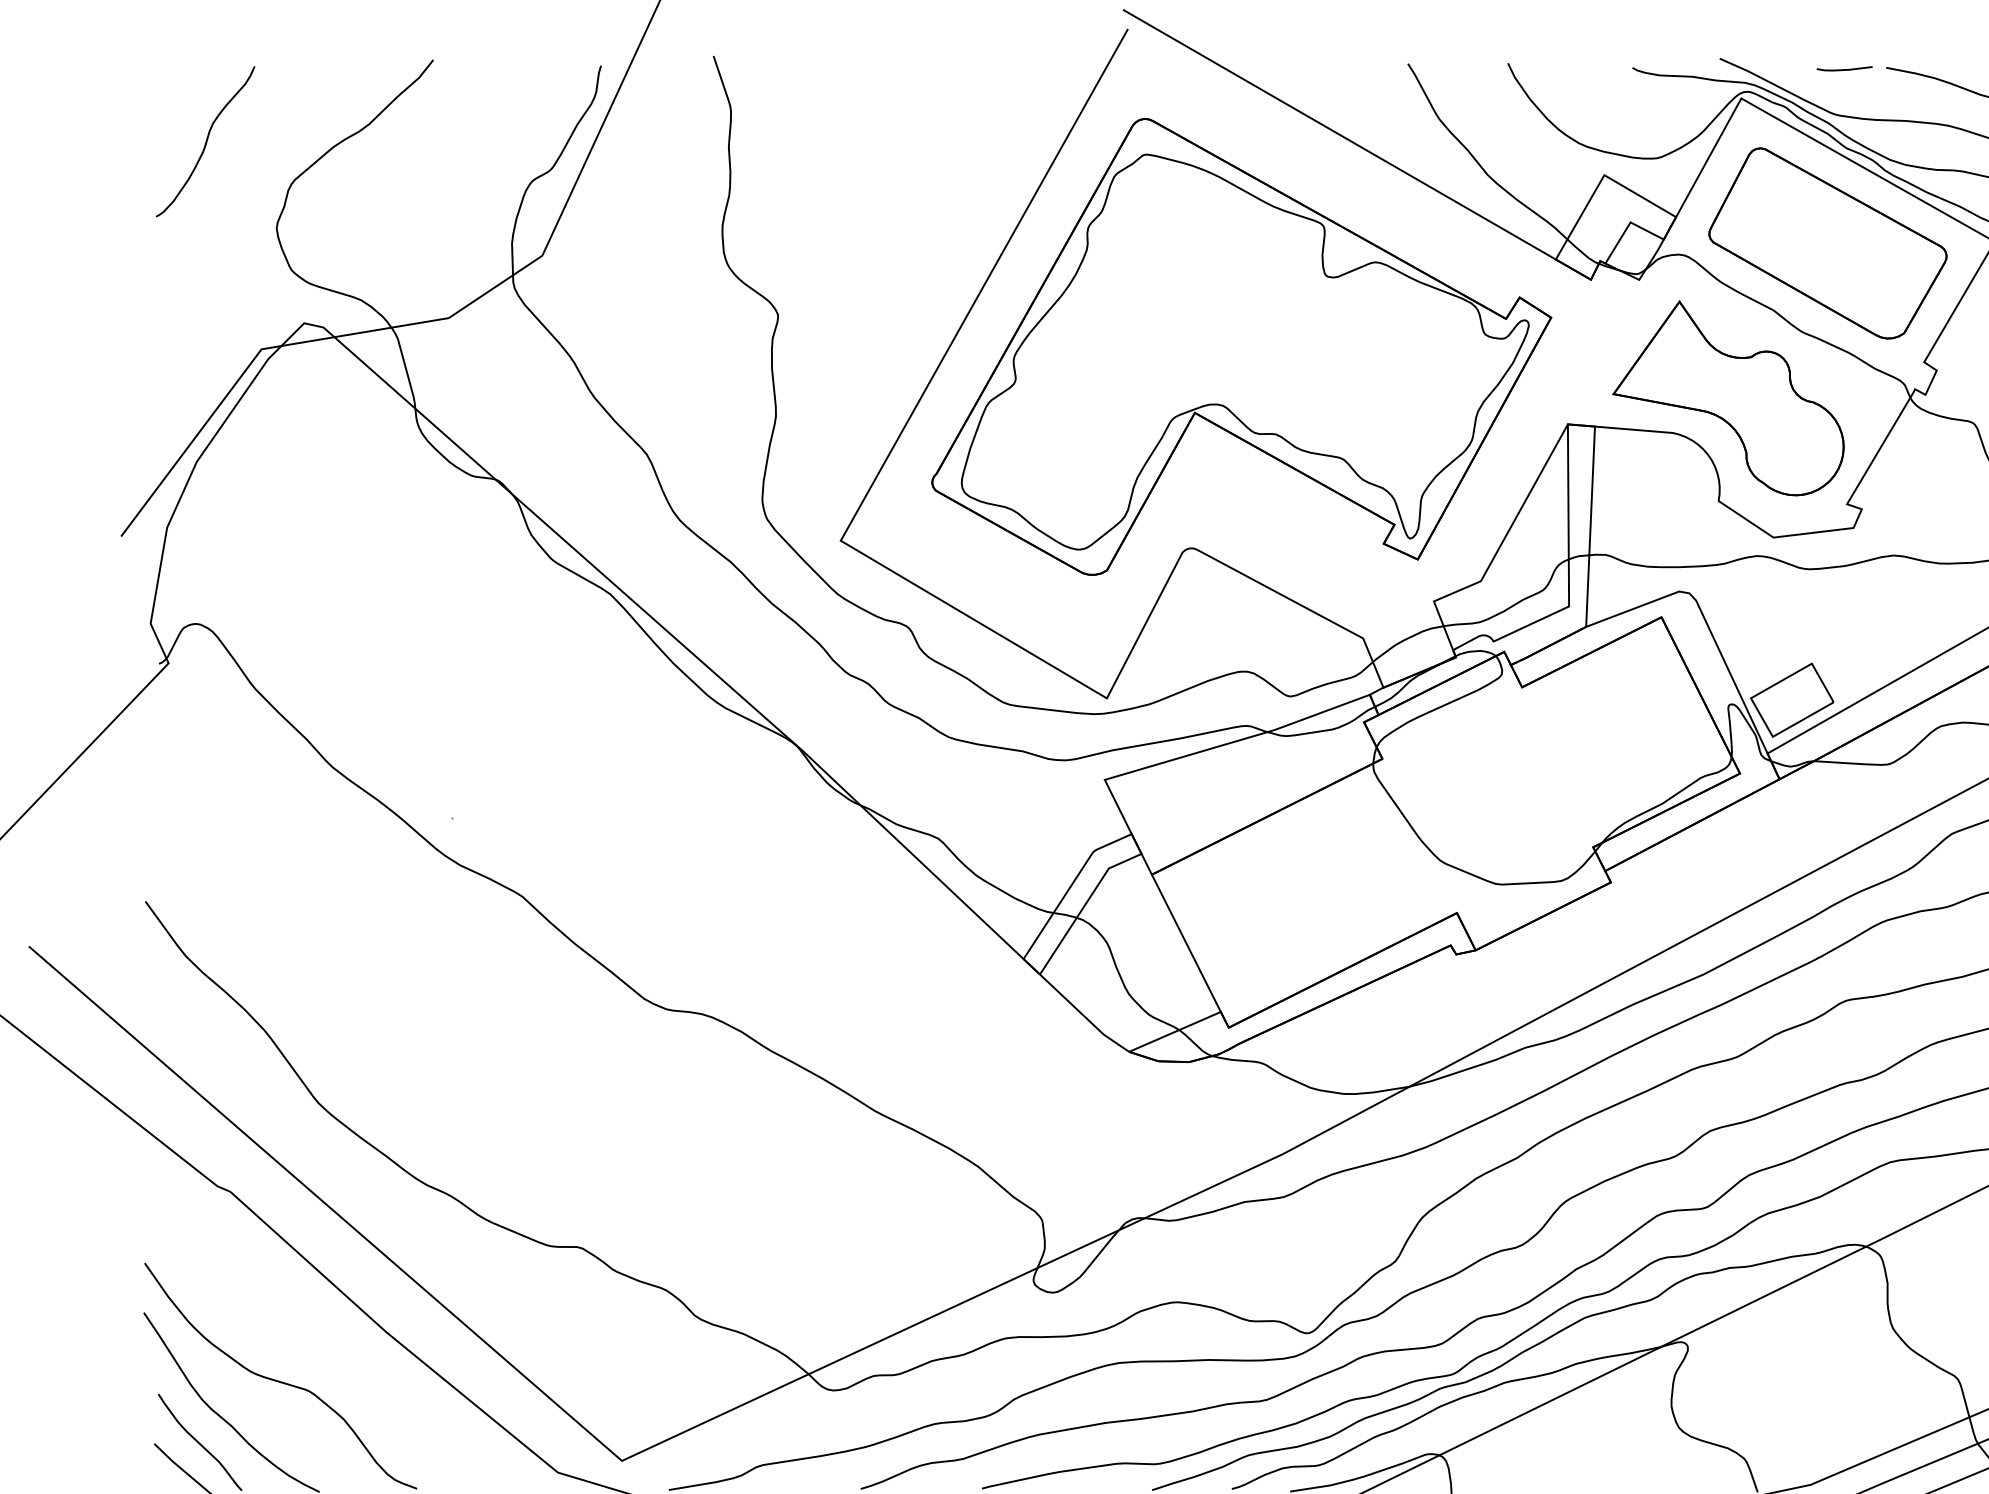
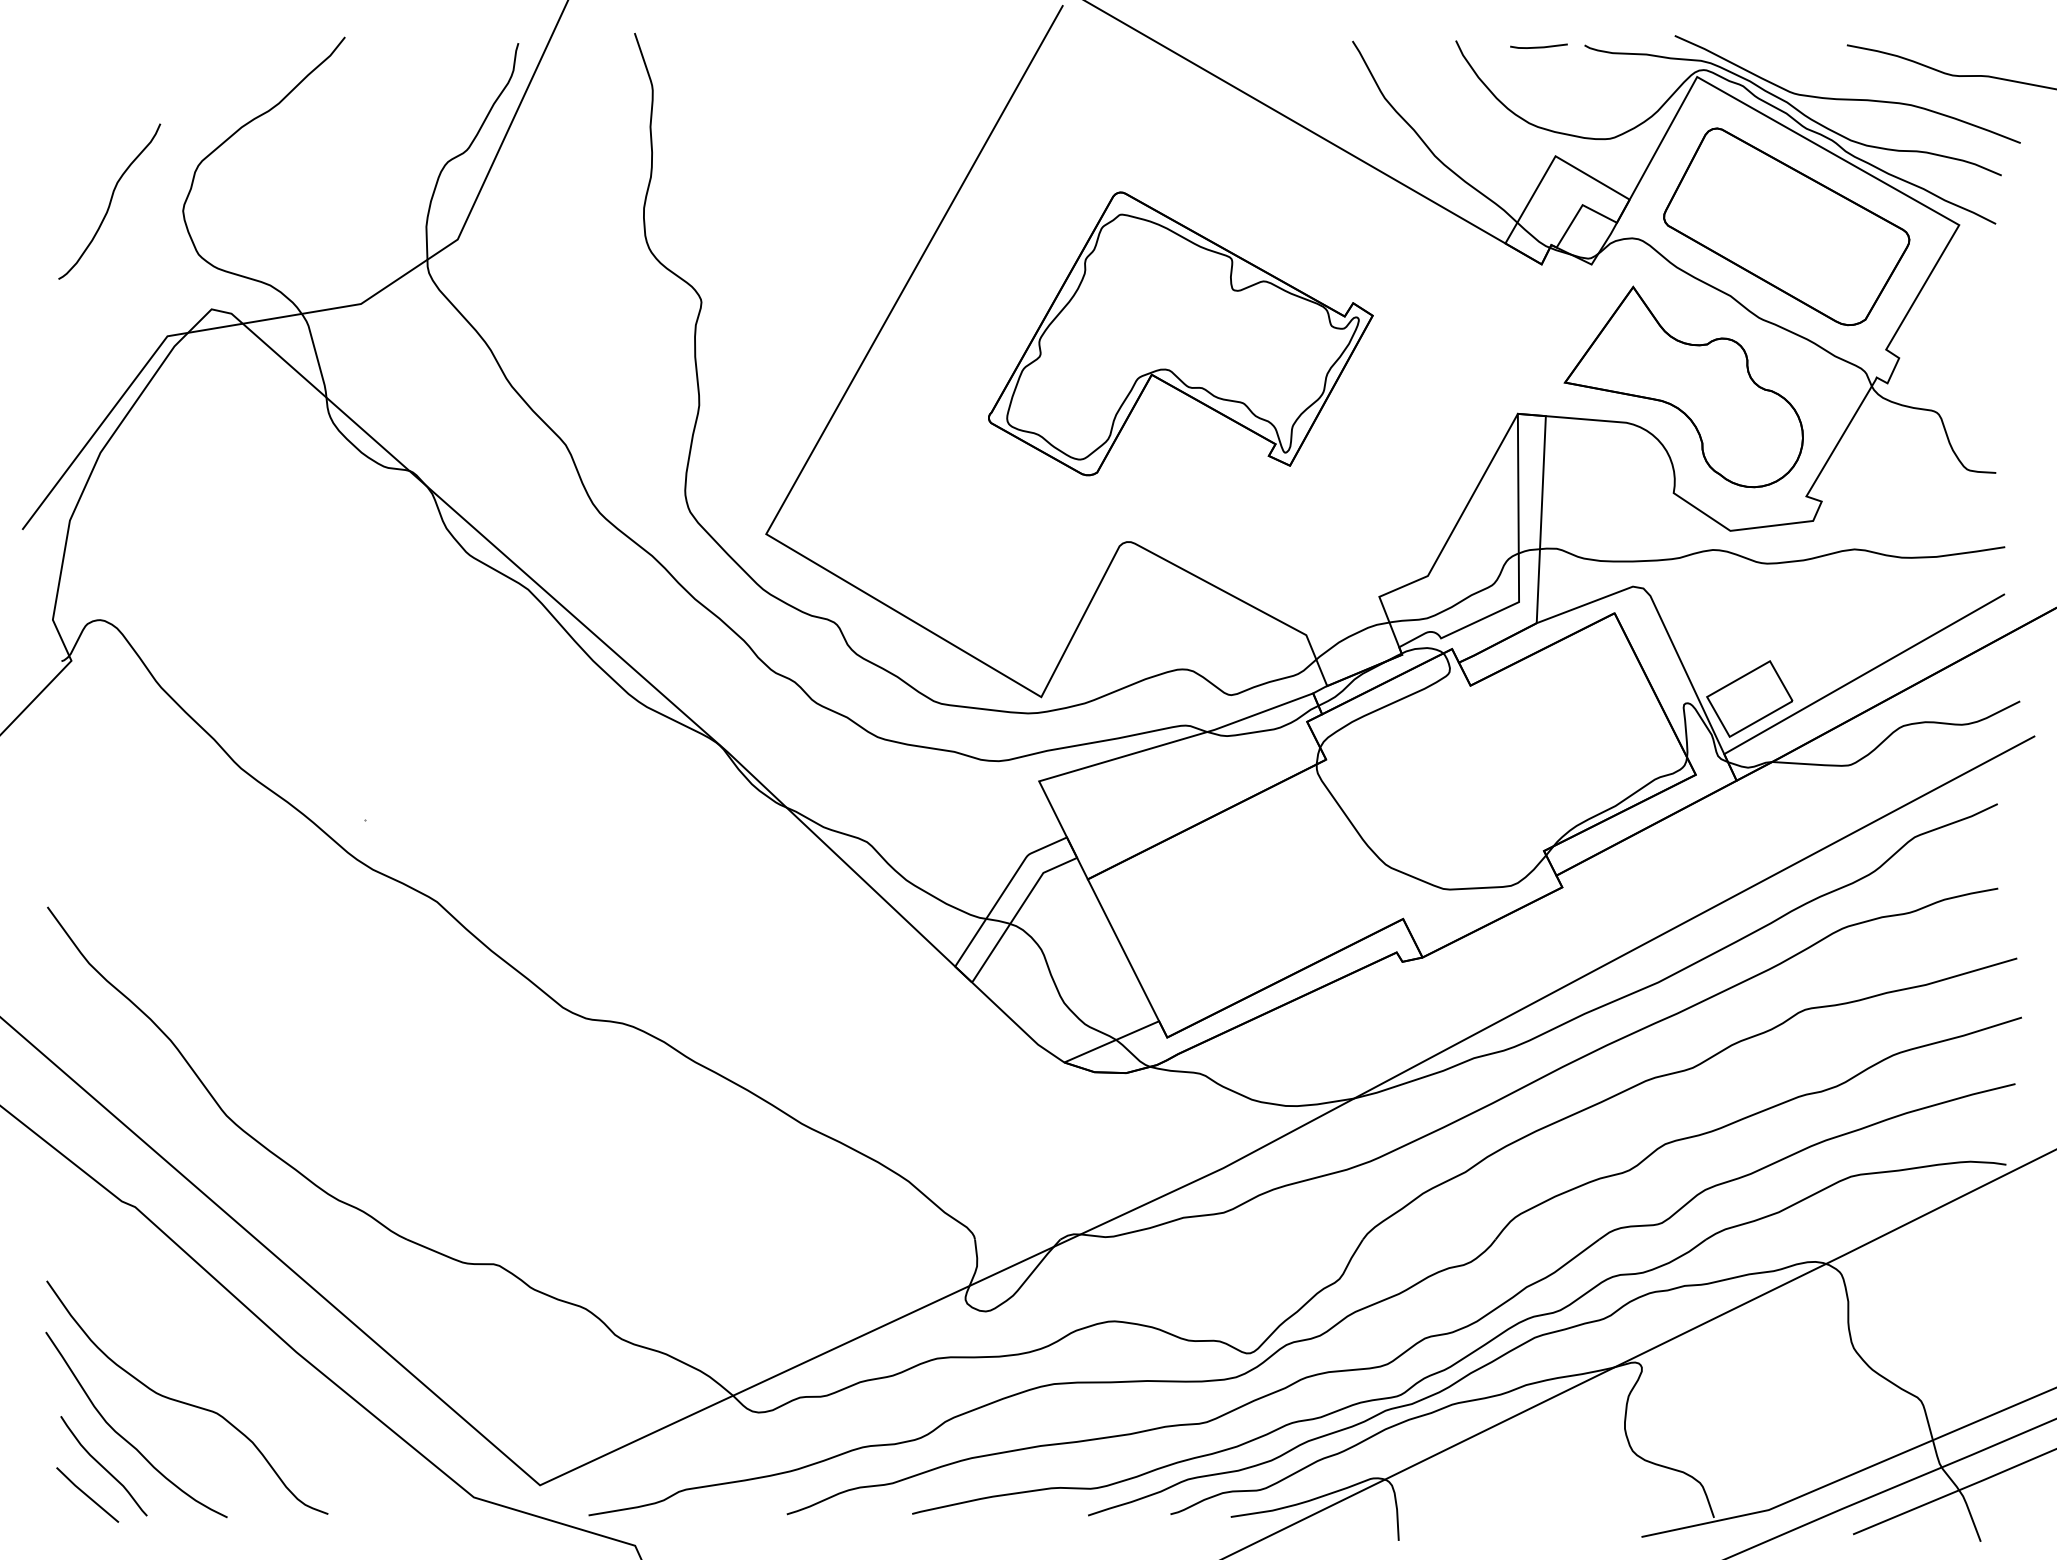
line: (1844, 68) -> (1538, 46), moved
curve: (205, 141) -> (109, 201), moved
part: (1241, 346) -> (1180, 333), size x0.6

